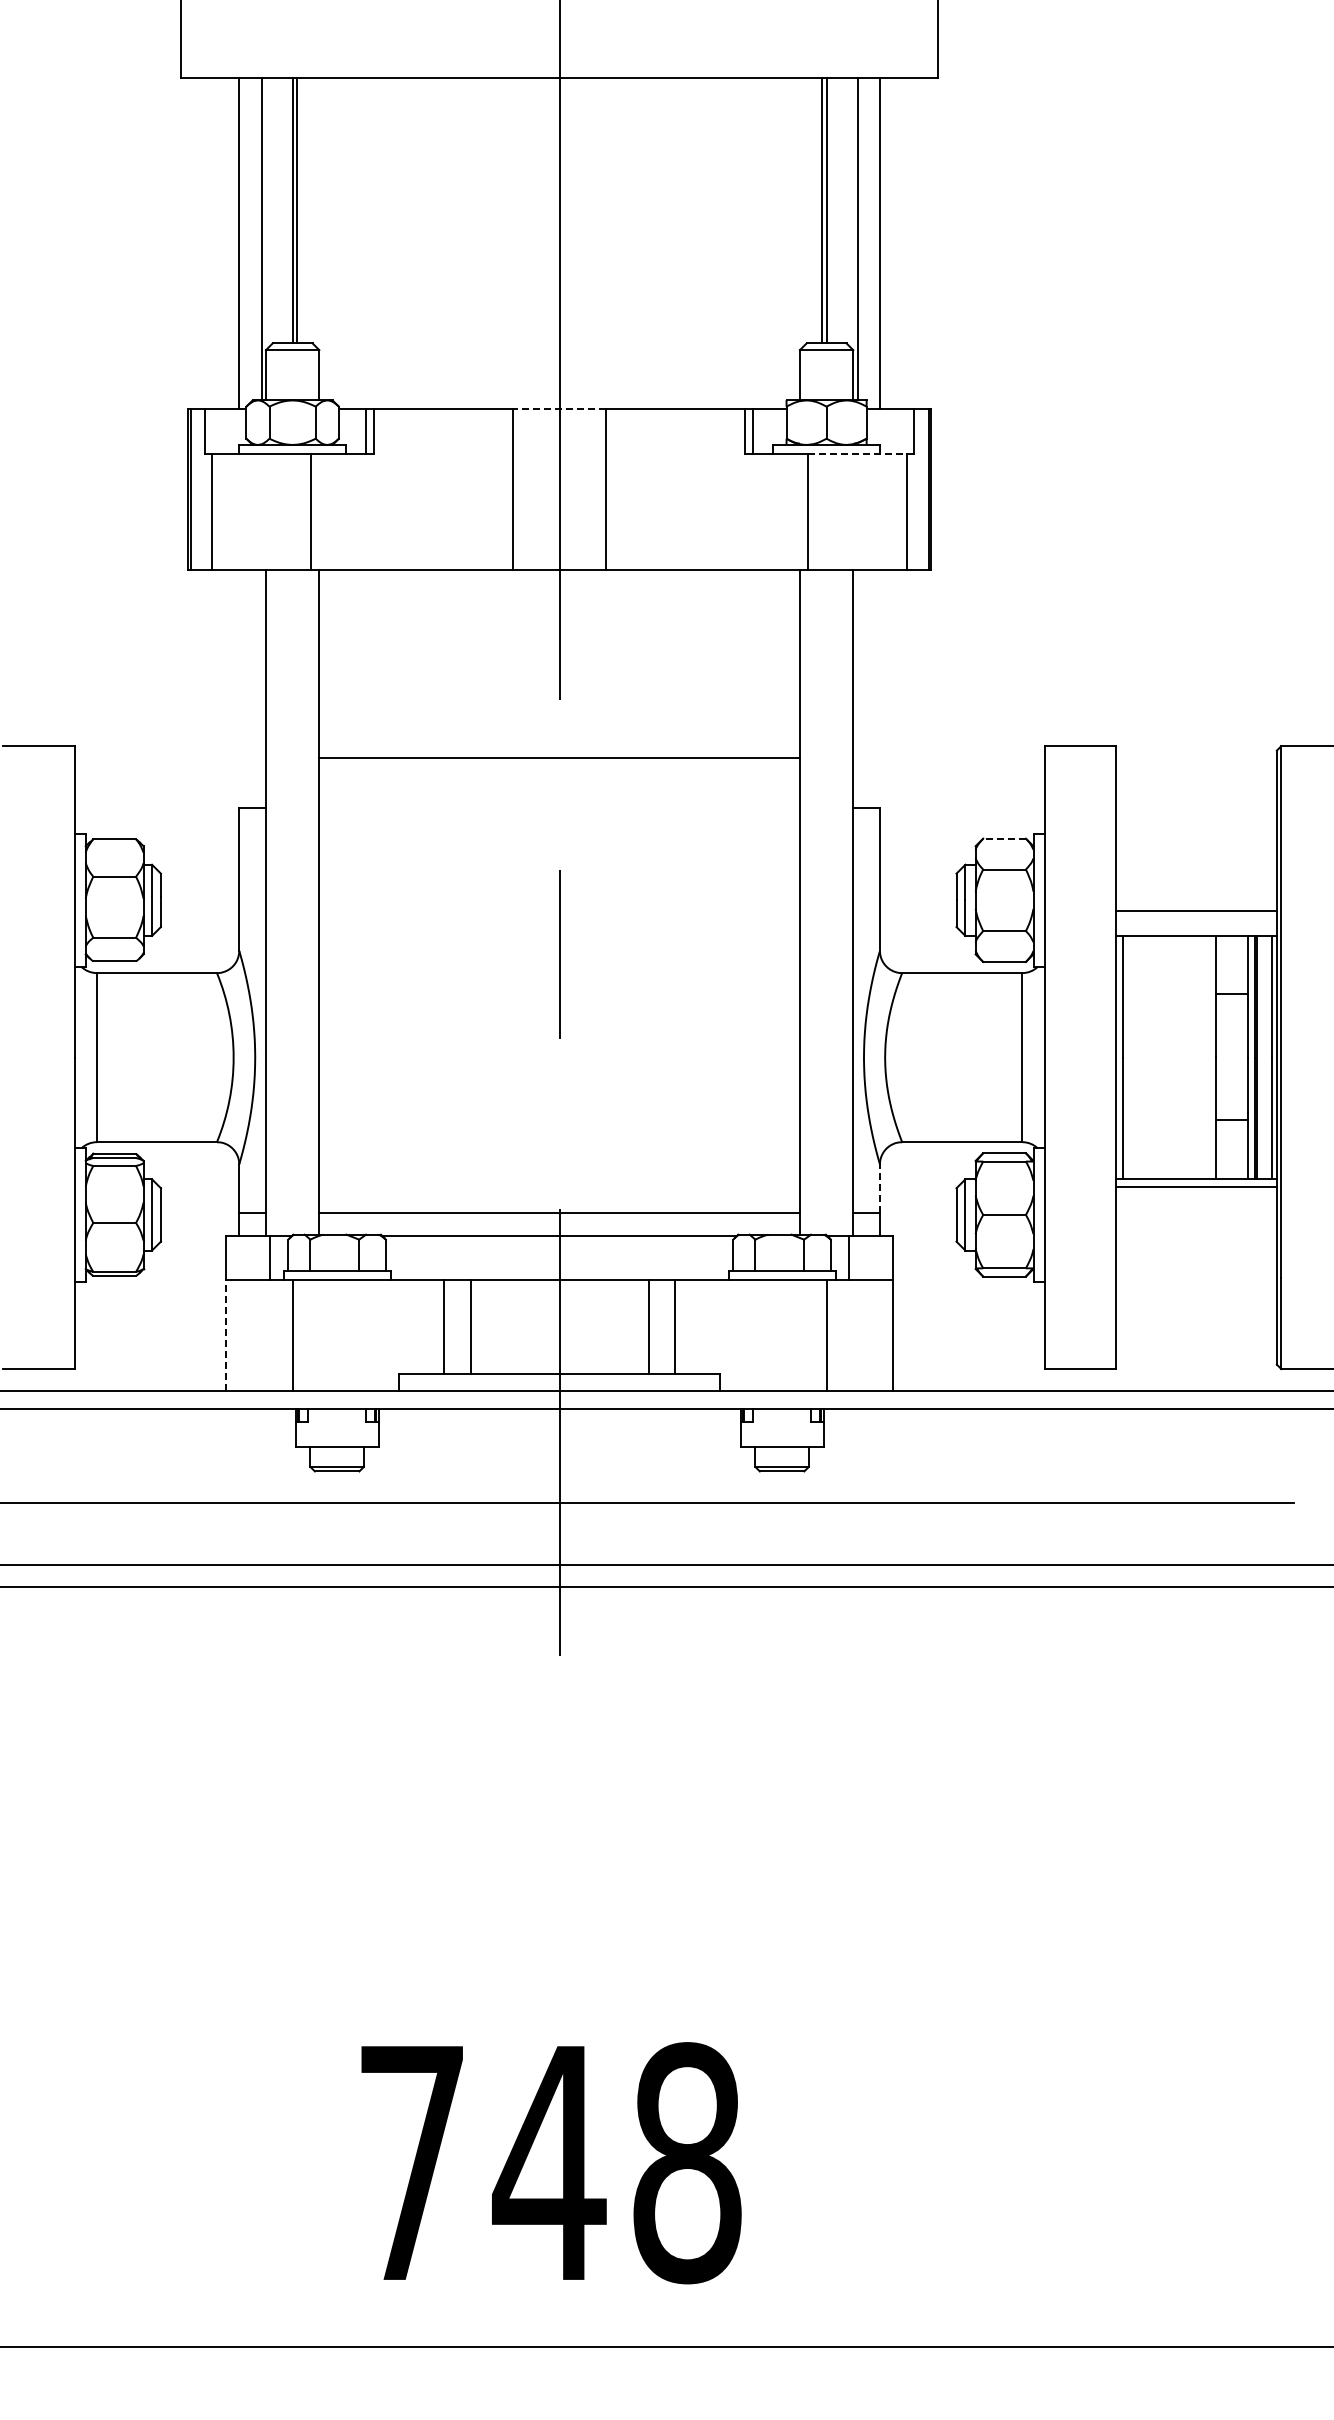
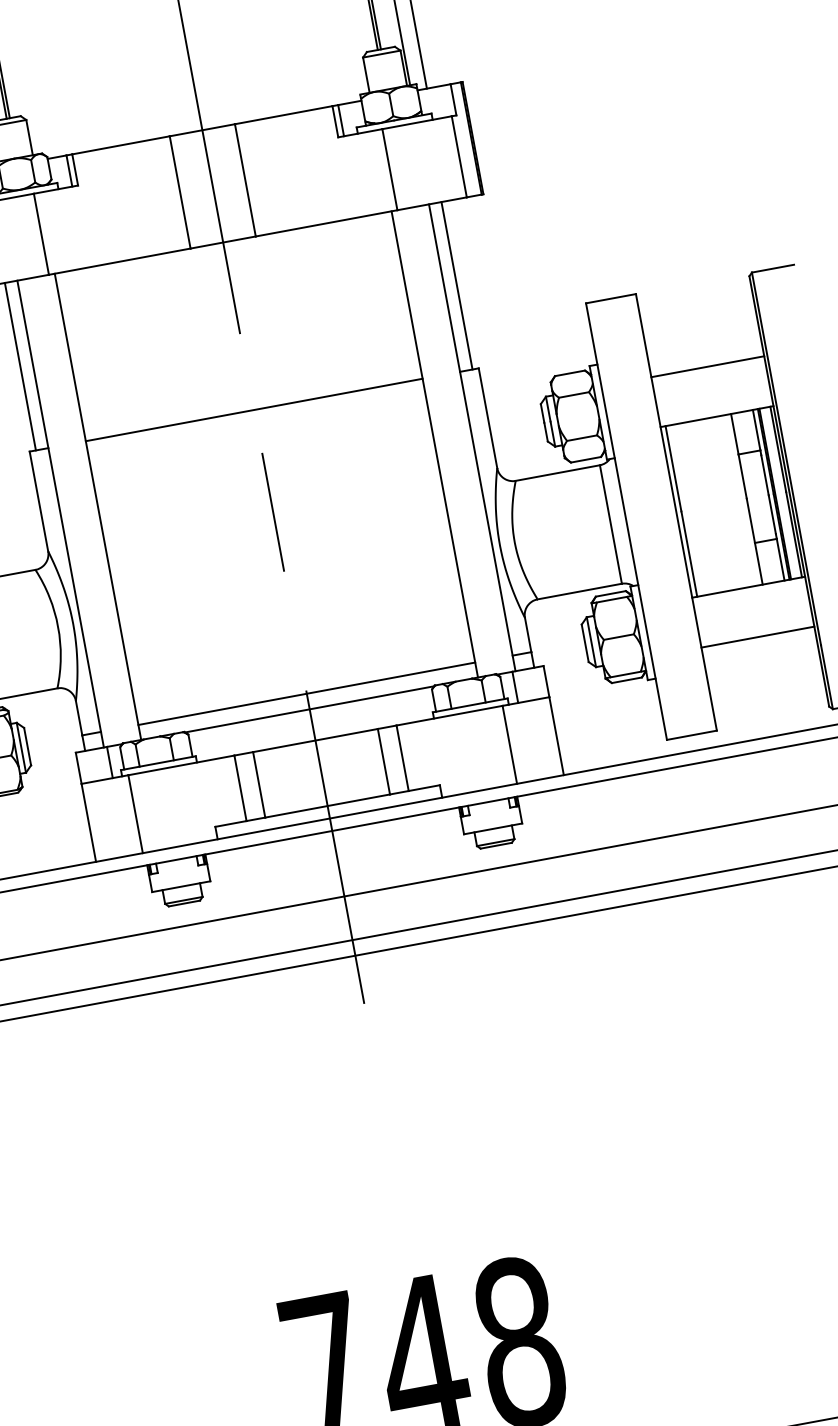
line: (559, 409) -> (202, 130), dashed -> solid
line: (857, 453) -> (416, 122), dashed -> solid
line: (248, 688) -> (20, 366), added
line: (871, 688) -> (457, 285), added
line: (559, 758) -> (254, 410), moved
line: (1004, 838) -> (569, 373), dashed -> solid
line: (1195, 910) -> (707, 366), moved
line: (1195, 1186) -> (757, 637), moved
line: (879, 1188) -> (527, 634), dashed -> solid
line: (225, 1335) -> (88, 822), dashed -> solid

